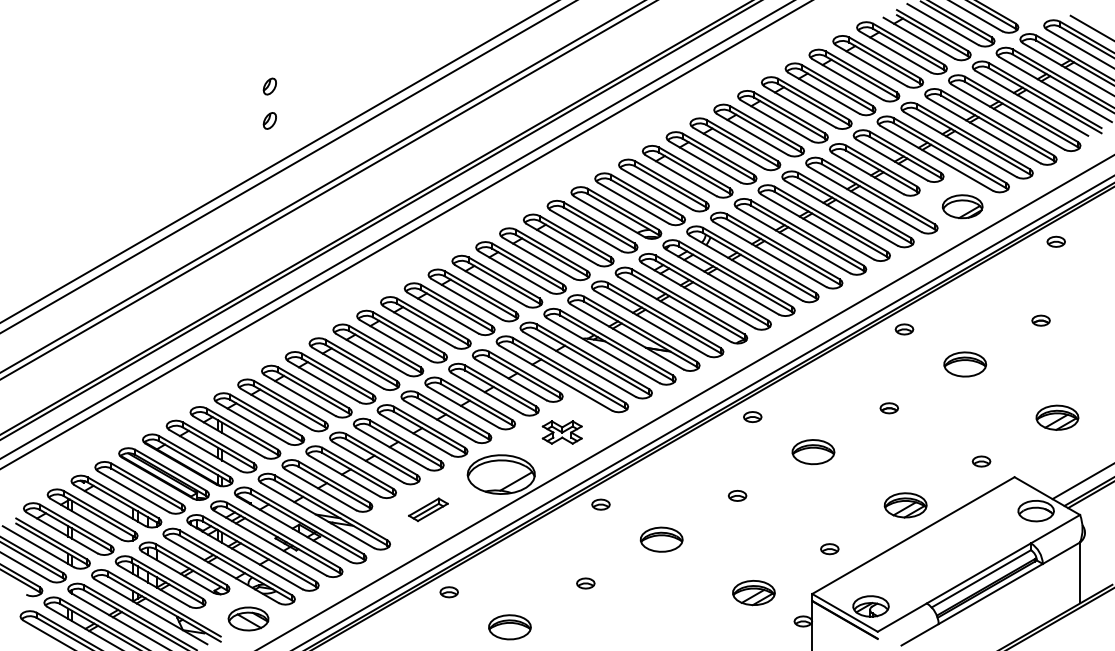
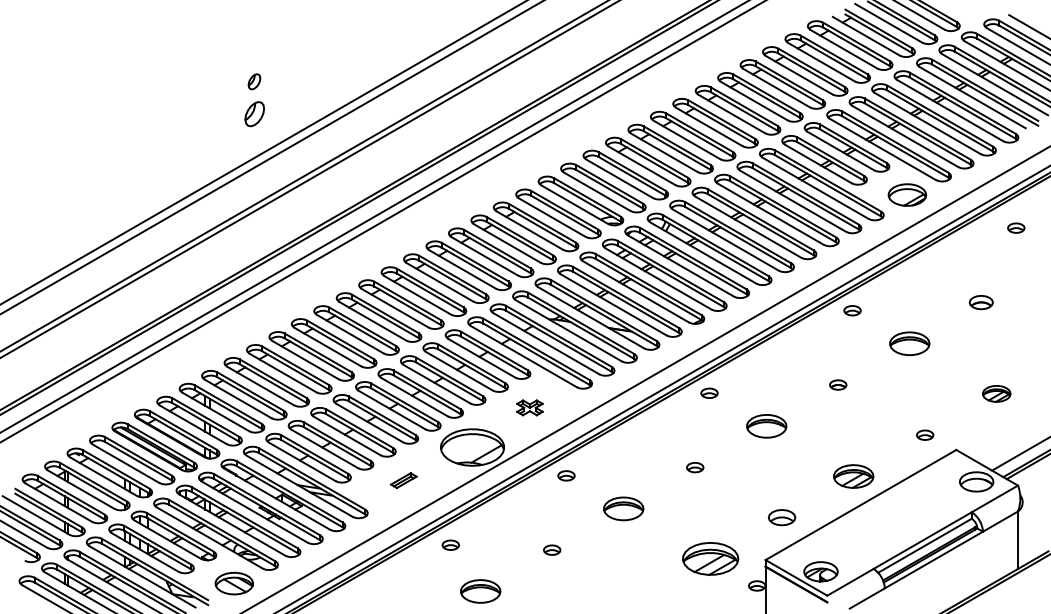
part: (269, 120) -> (254, 113), size x1.6
part: (1055, 241) -> (1015, 227), moved
part: (1040, 320) -> (980, 302), size x1.4
part: (1057, 417) -> (996, 393), size x0.7
part: (561, 432) -> (529, 407), size x0.7
part: (428, 509) -> (403, 480), size x0.7
part: (829, 549) -> (781, 518), size x1.6
part: (448, 592) -> (450, 545), moved
part: (753, 593) -> (710, 559), size x1.4

